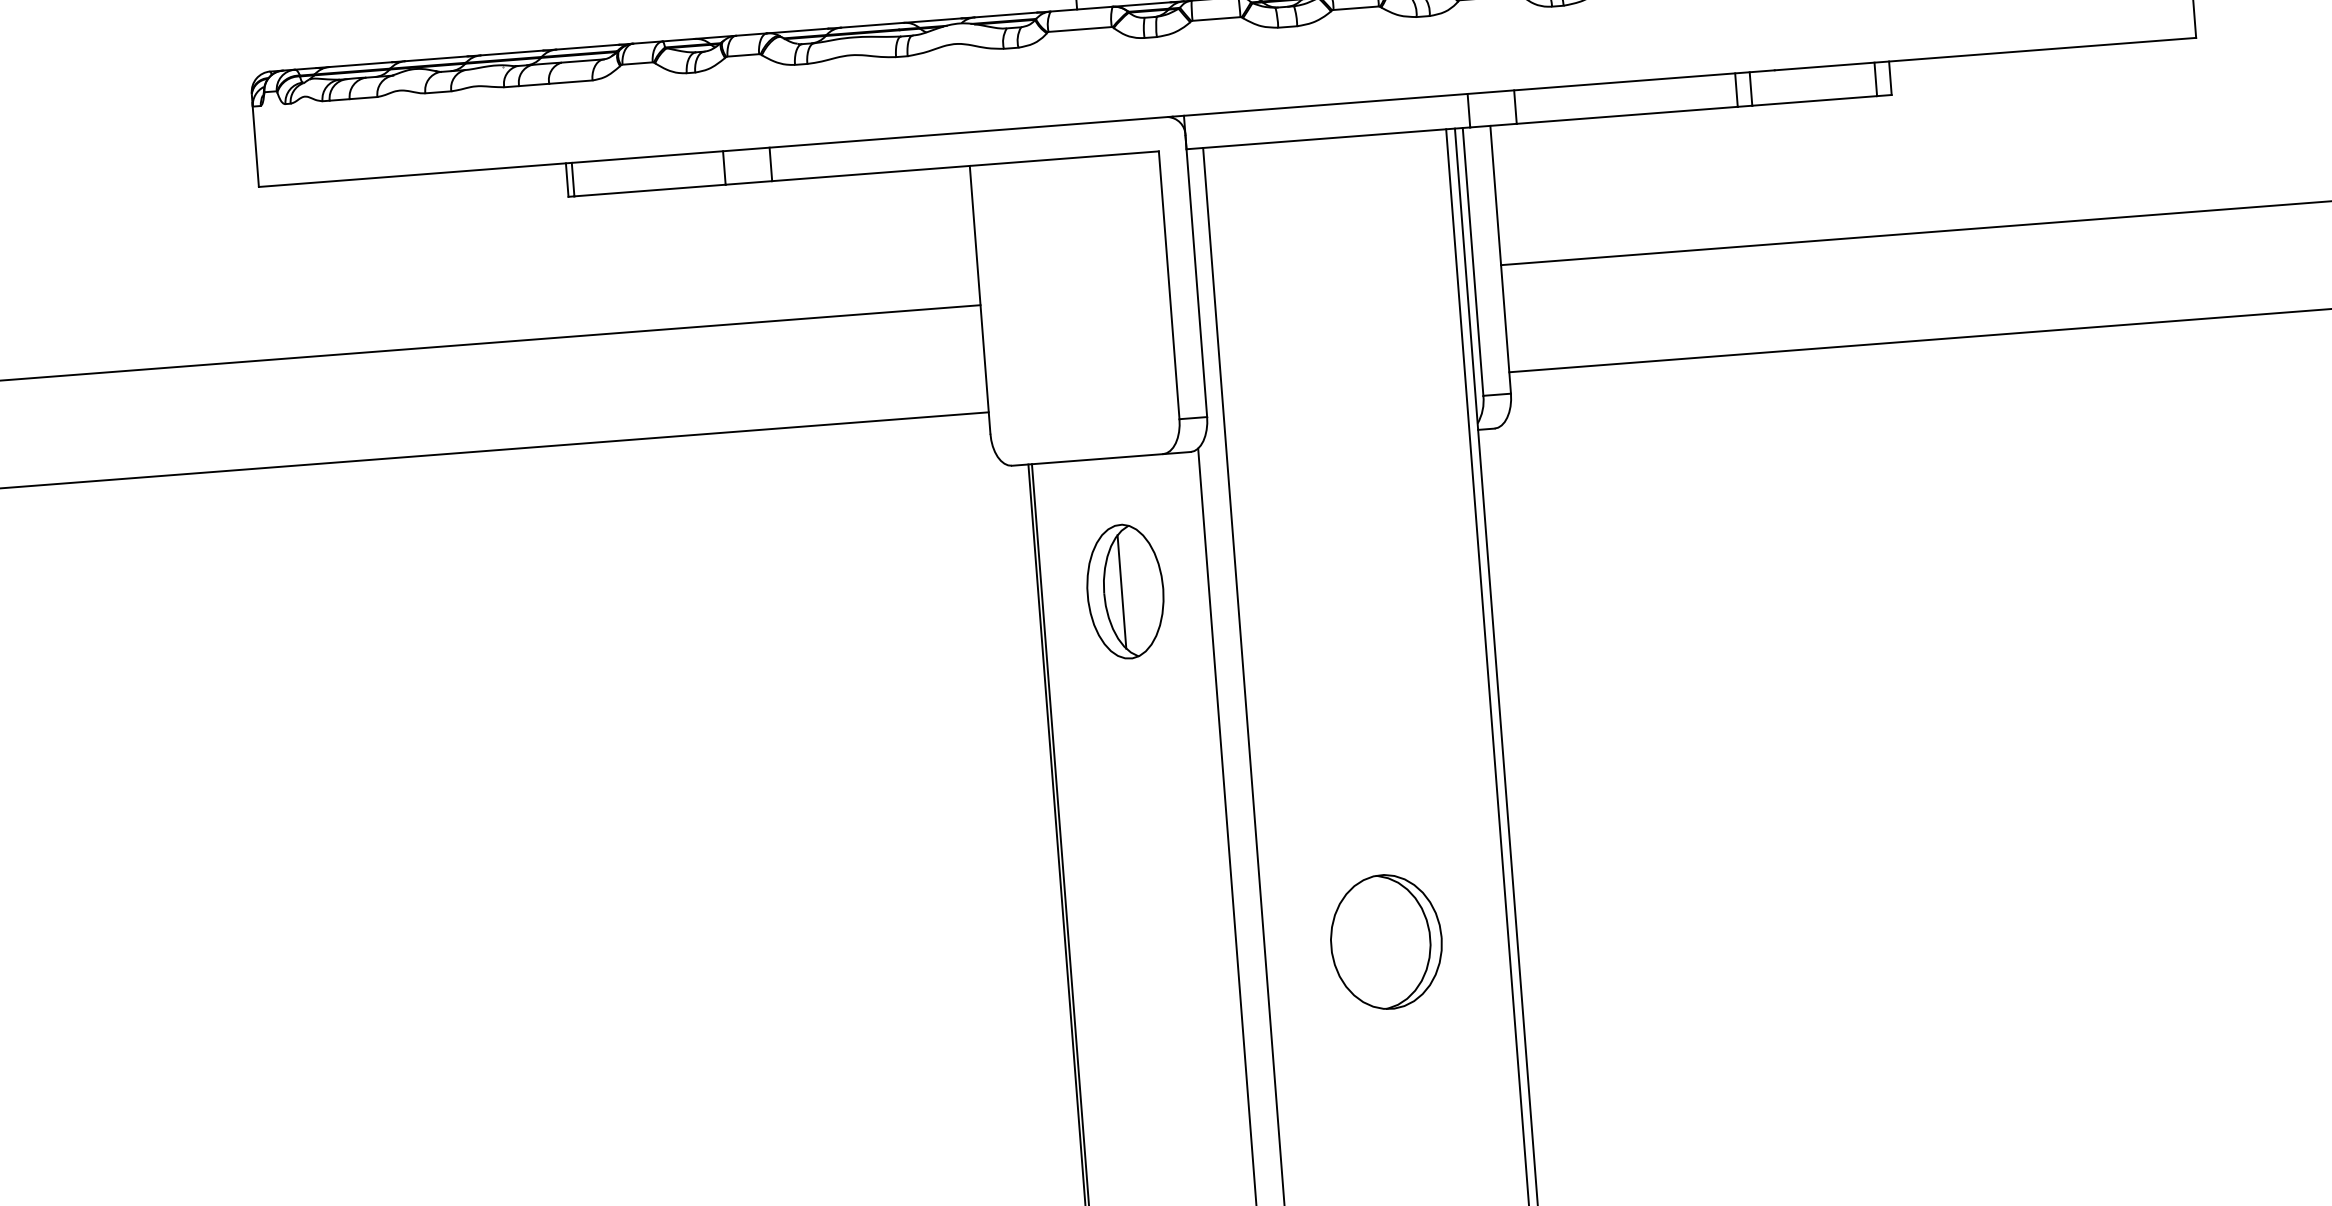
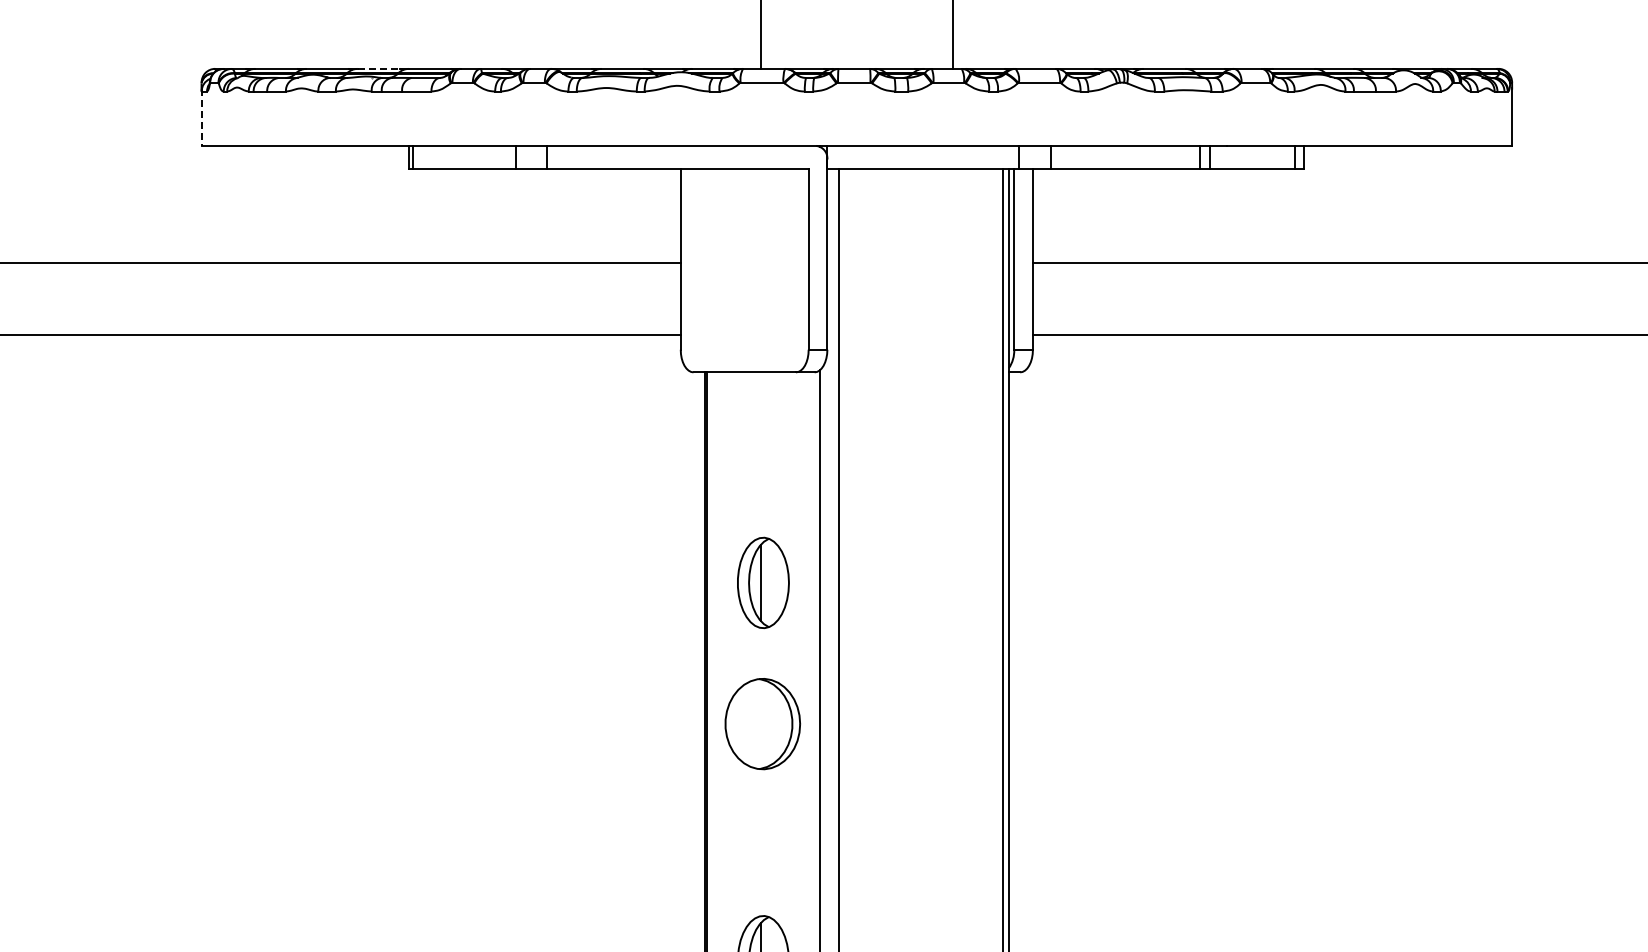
line: (513, 52) -> (379, 68), solid -> dashed
line: (255, 146) -> (201, 118), solid -> dashed
part: (1125, 590) -> (763, 582), moved
part: (1386, 942) -> (762, 724), moved

